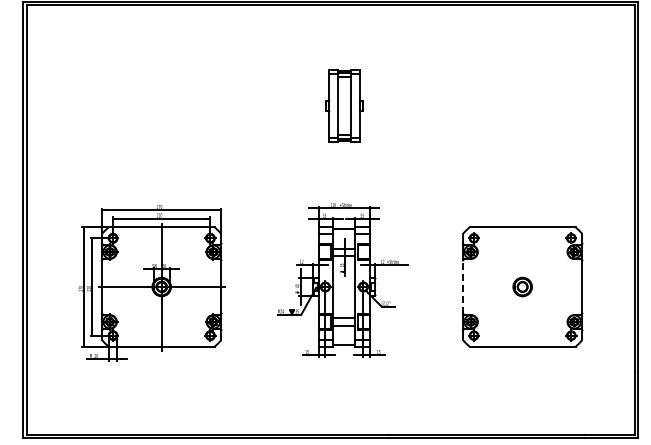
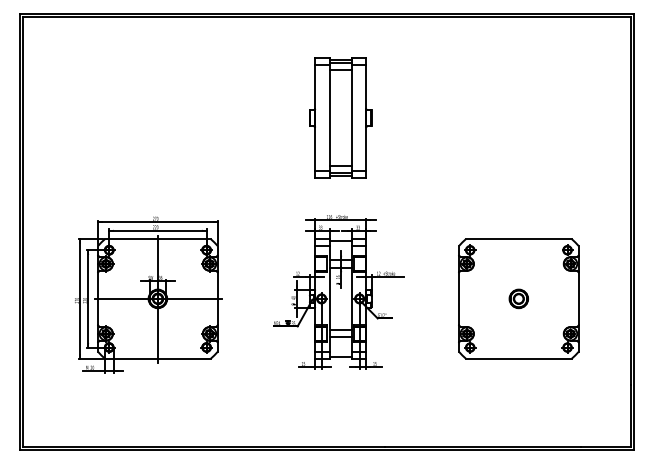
part: (344, 105) -> (340, 117), size x1.67
line: (463, 286) -> (459, 298), dashed -> solid

